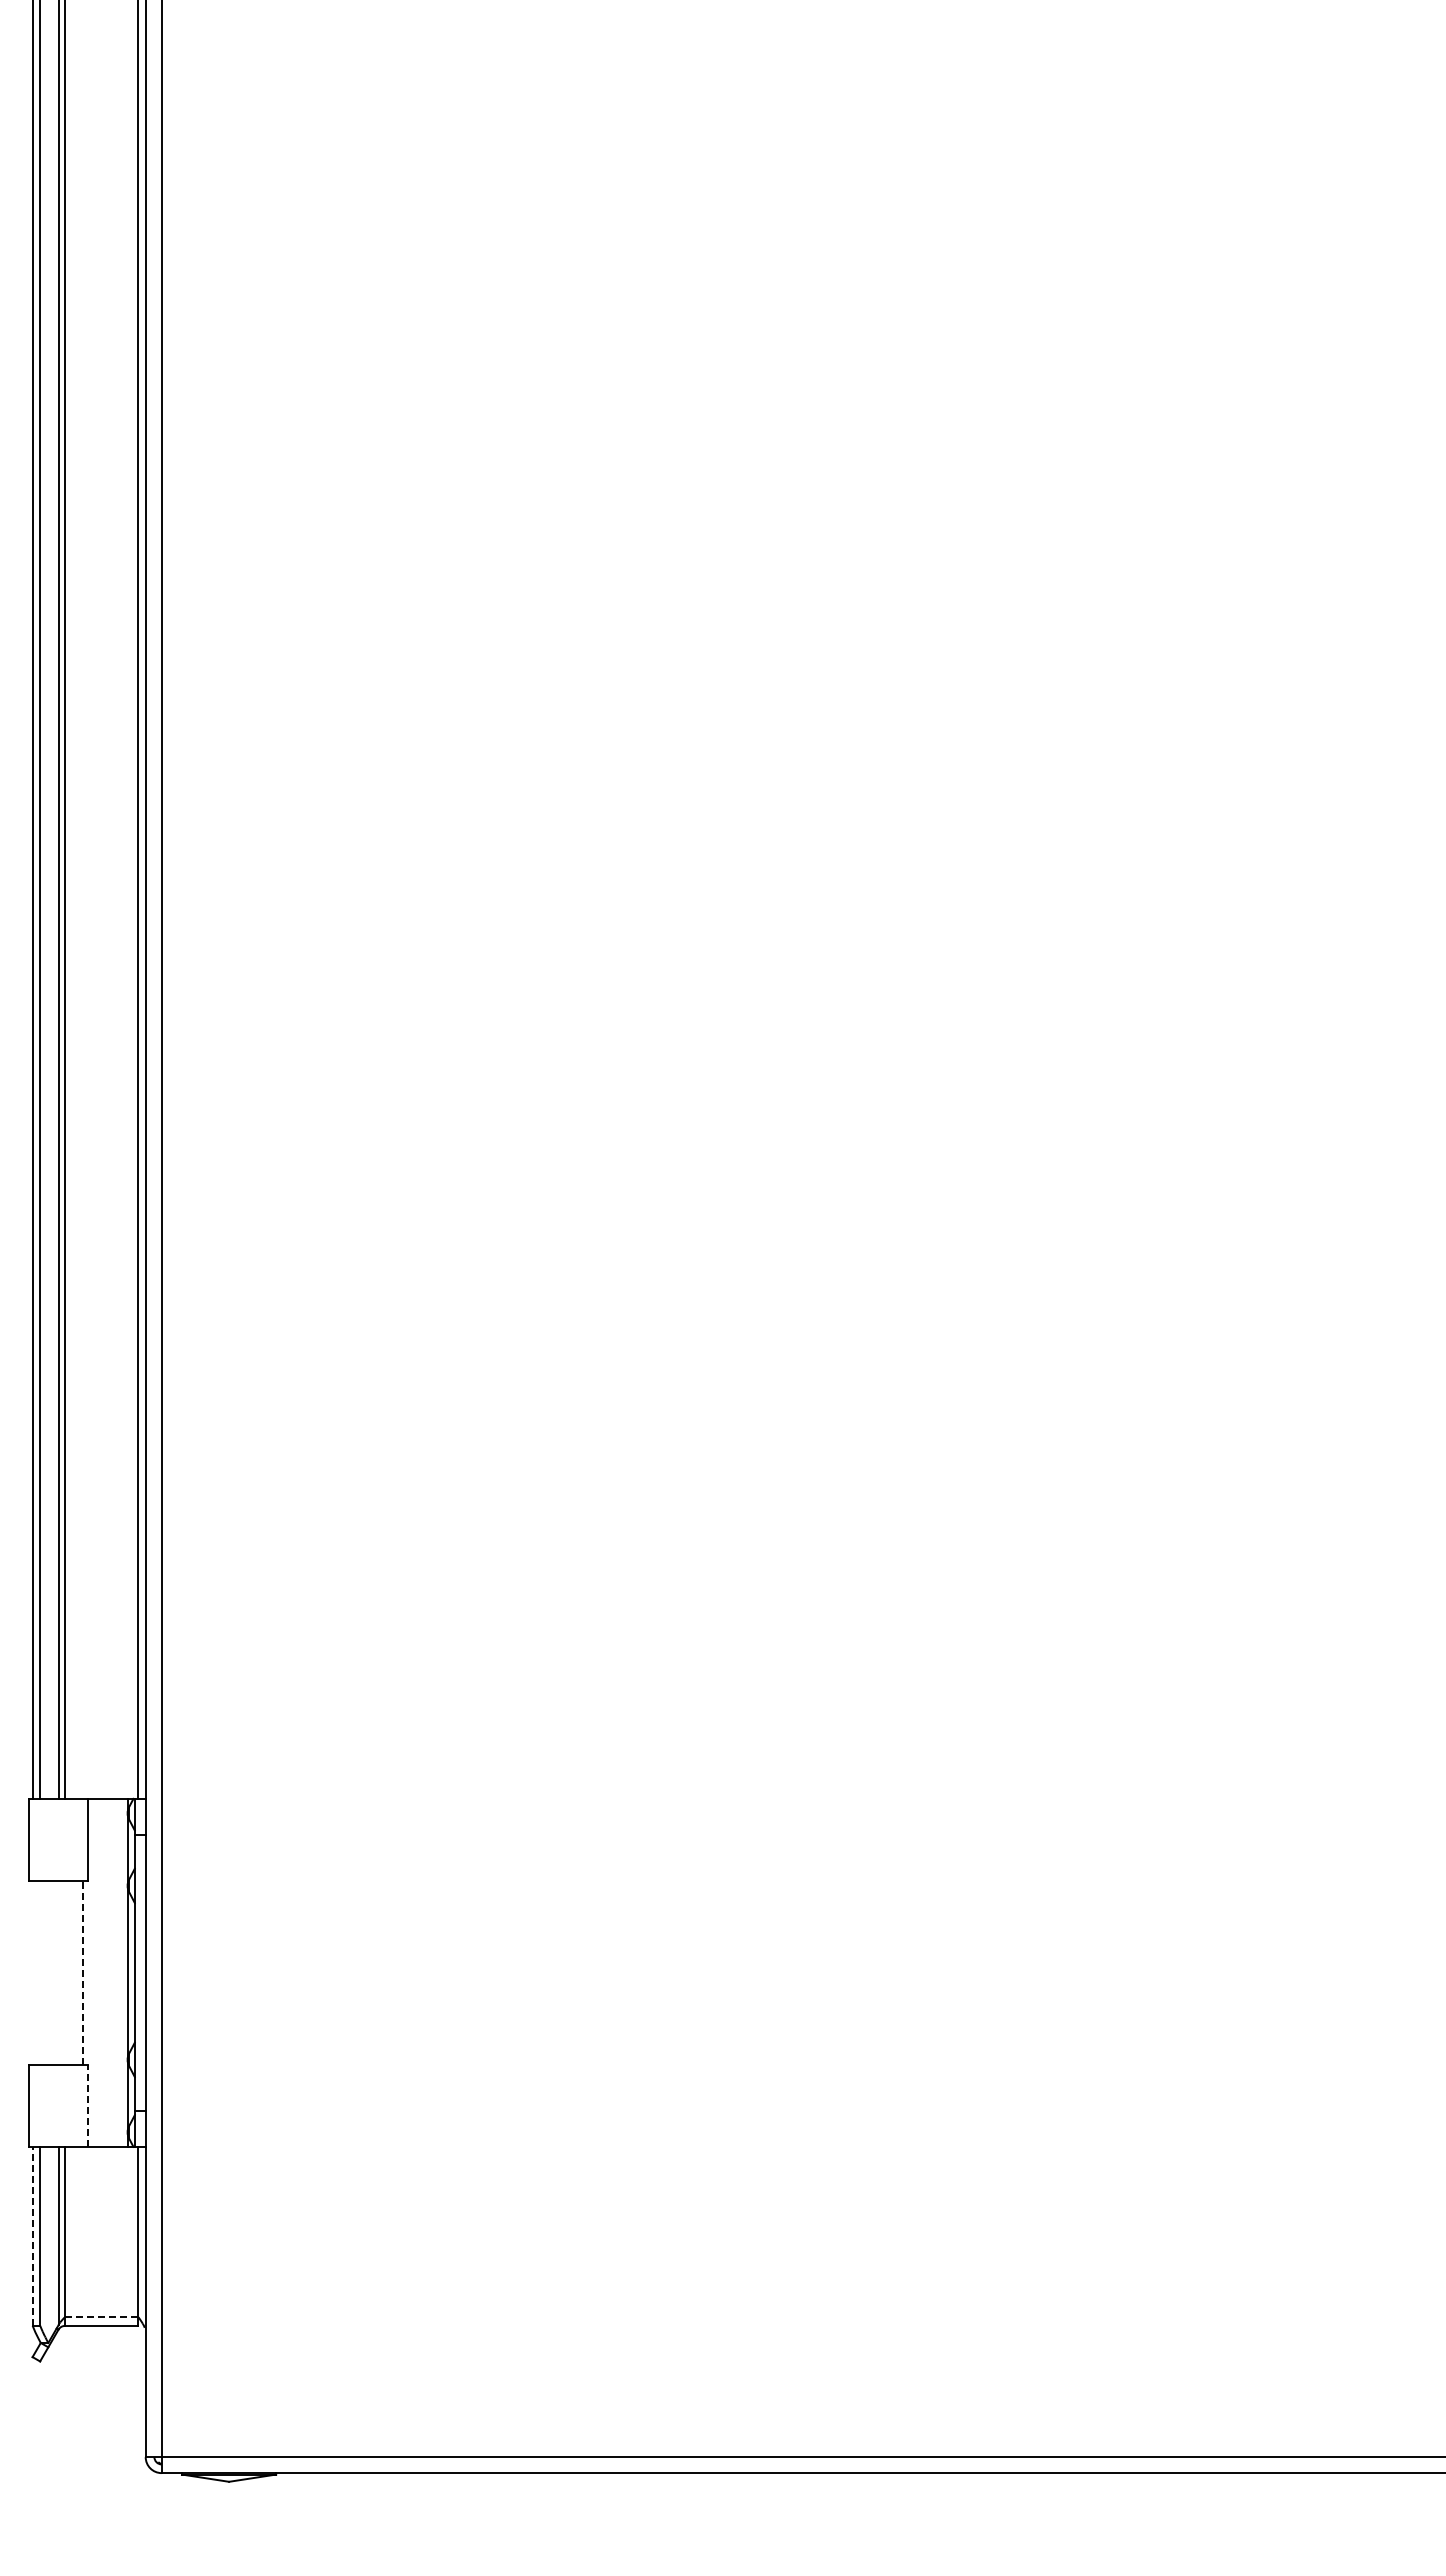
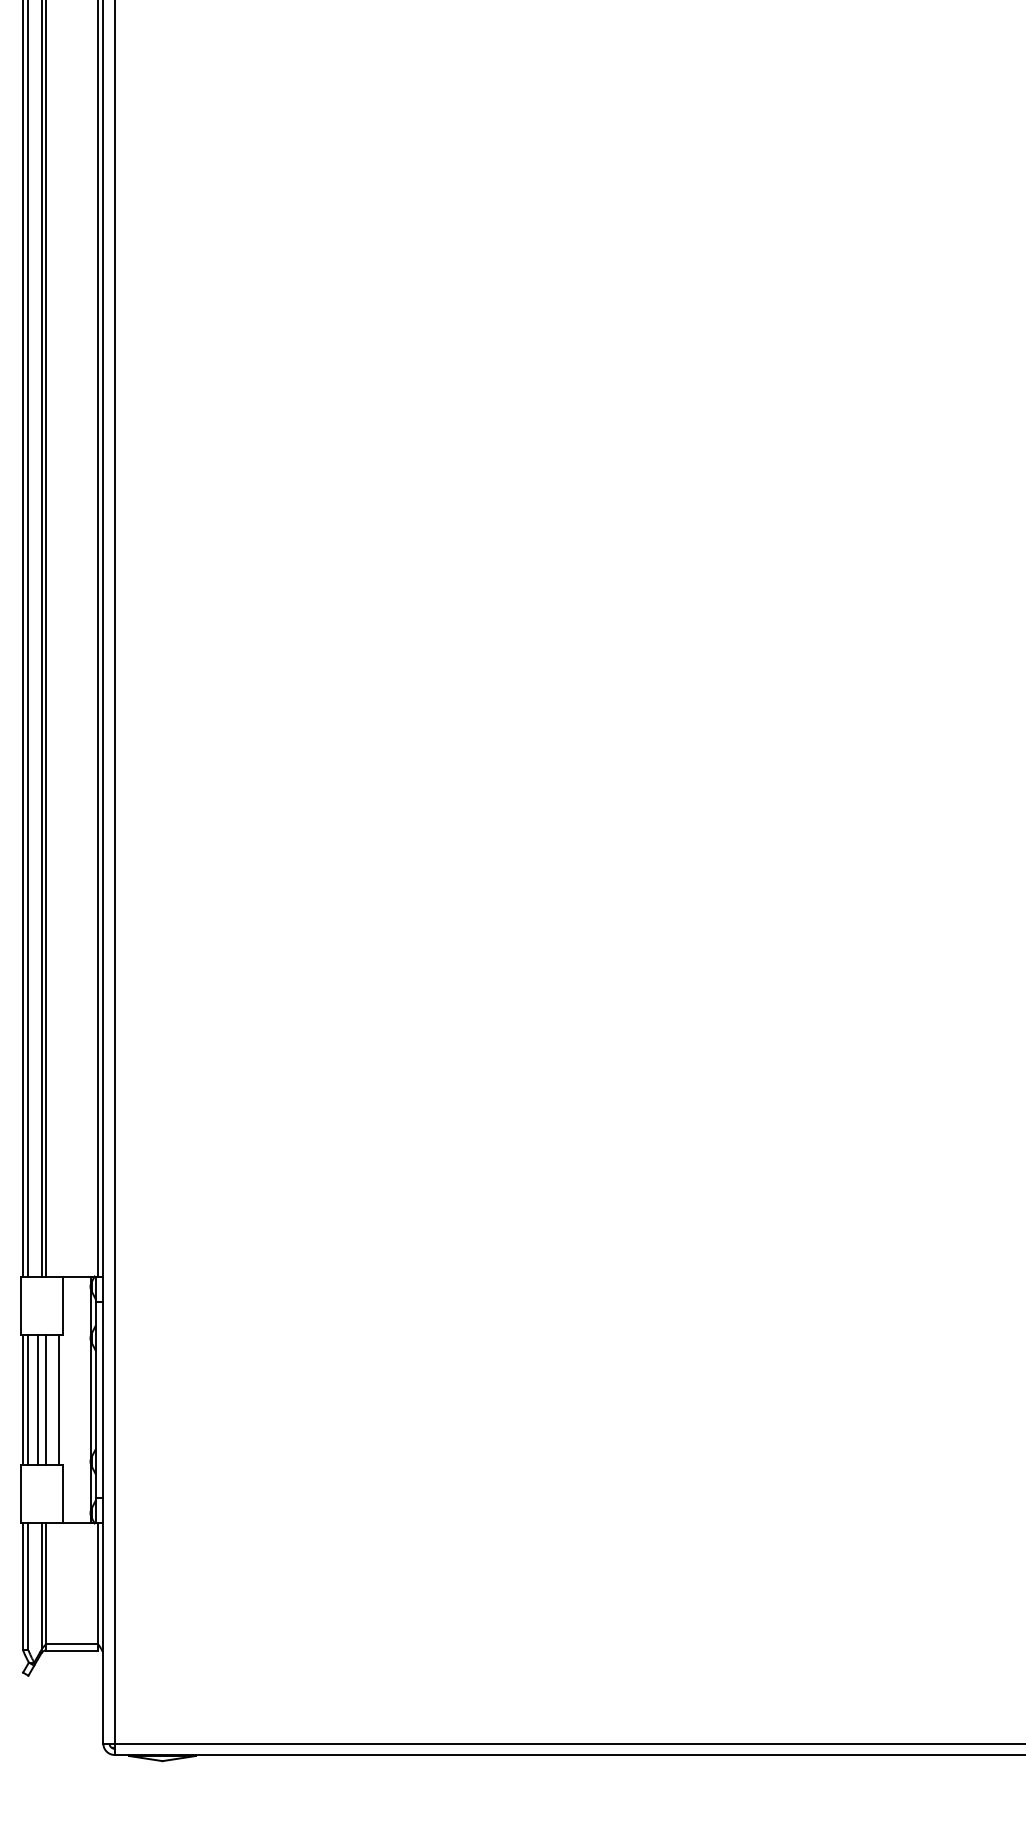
line: (32, 1972) -> (23, 1399), added
line: (40, 1972) -> (28, 1399), added
line: (54, 1972) -> (38, 1399), added
line: (64, 1972) -> (45, 1399), added
line: (82, 1972) -> (58, 1399), dashed -> solid
line: (88, 2105) -> (62, 1494), dashed -> solid
line: (32, 2235) -> (23, 1586), dashed -> solid
line: (101, 2317) -> (71, 1644), dashed -> solid

